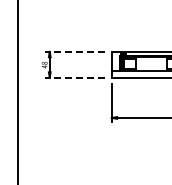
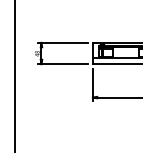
line: (75, 51) -> (62, 42), dashed -> solid
line: (75, 77) -> (62, 64), dashed -> solid

